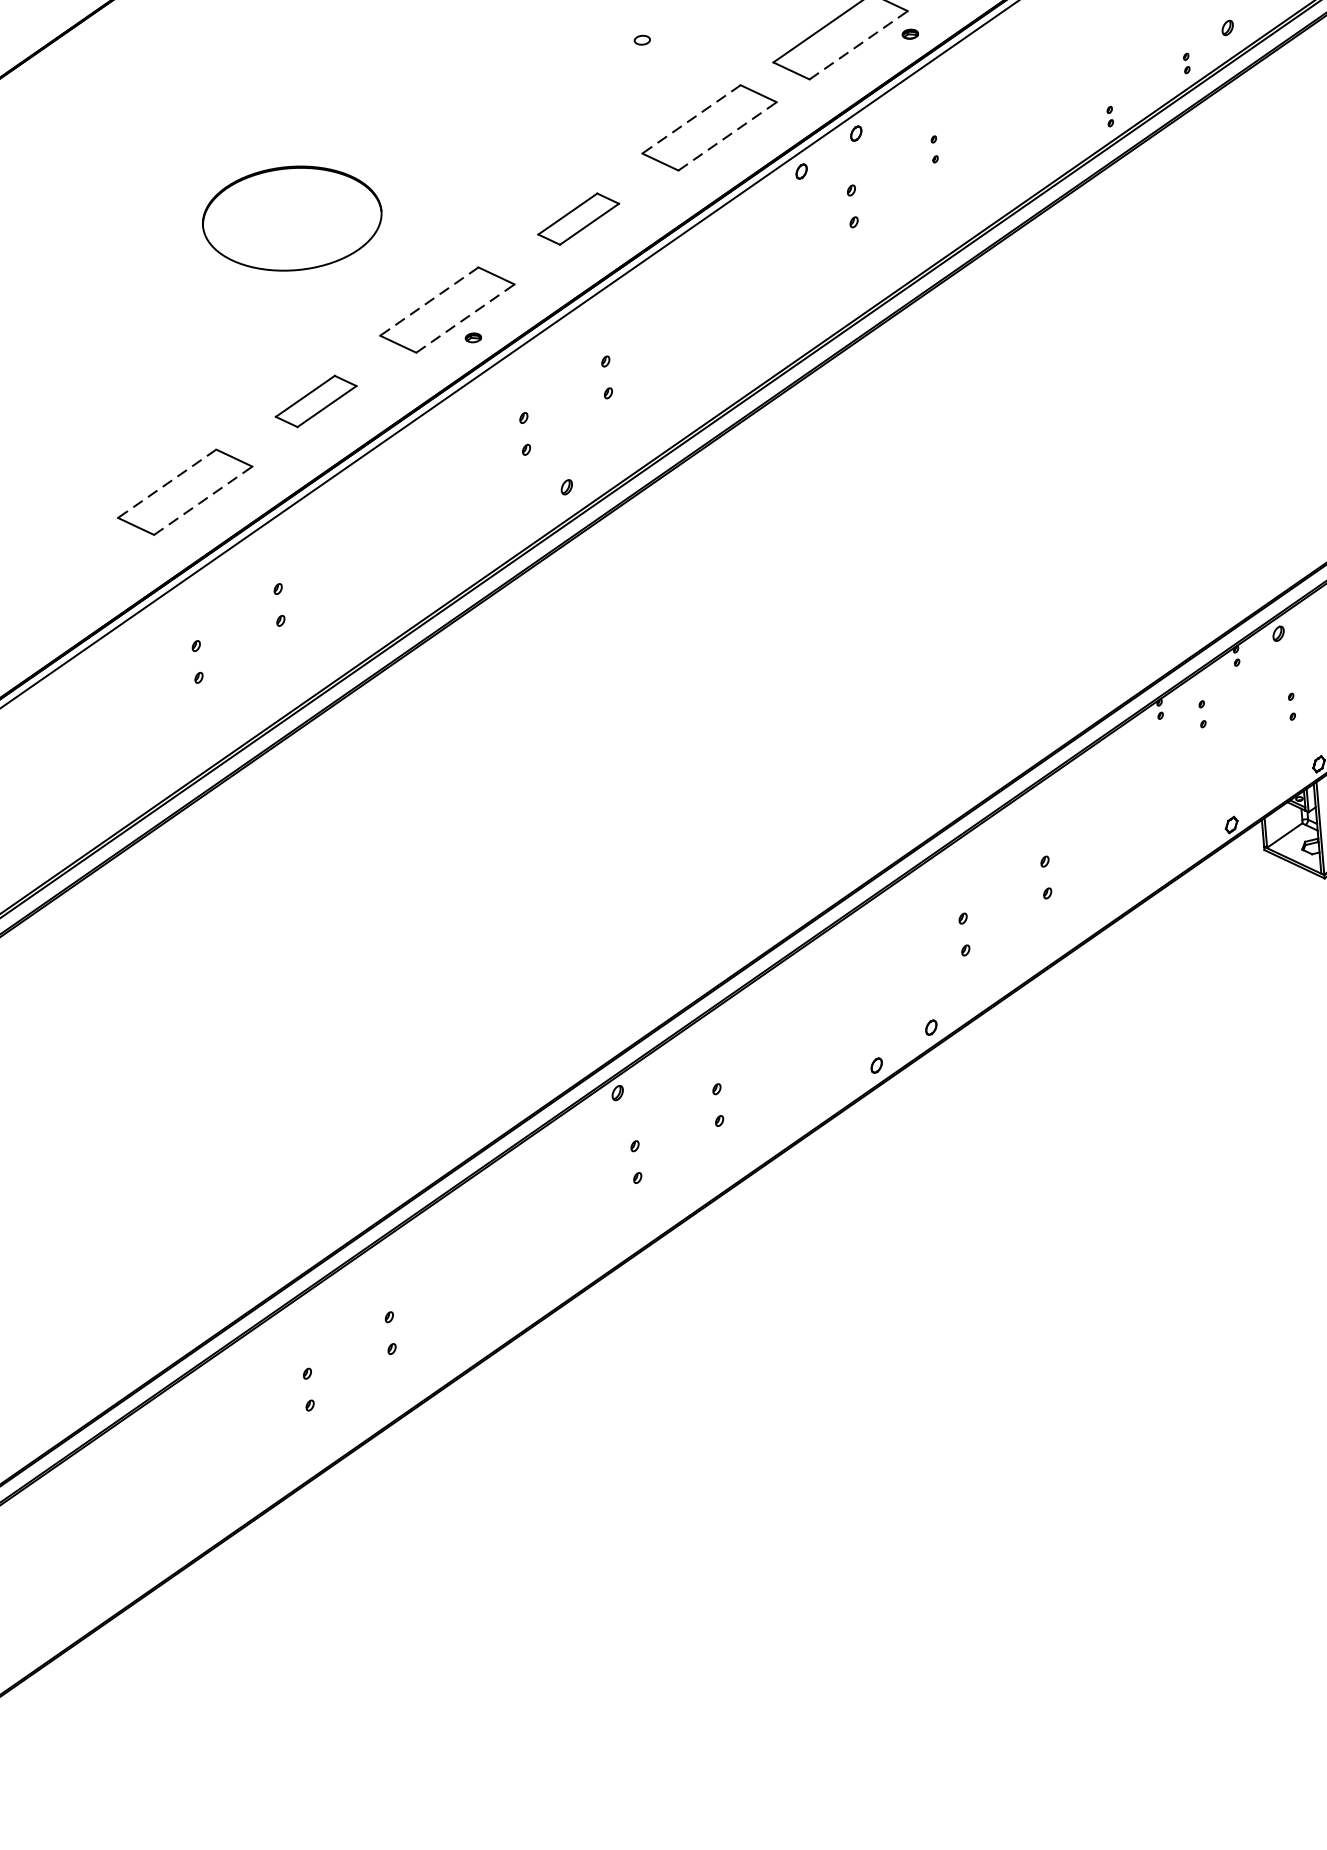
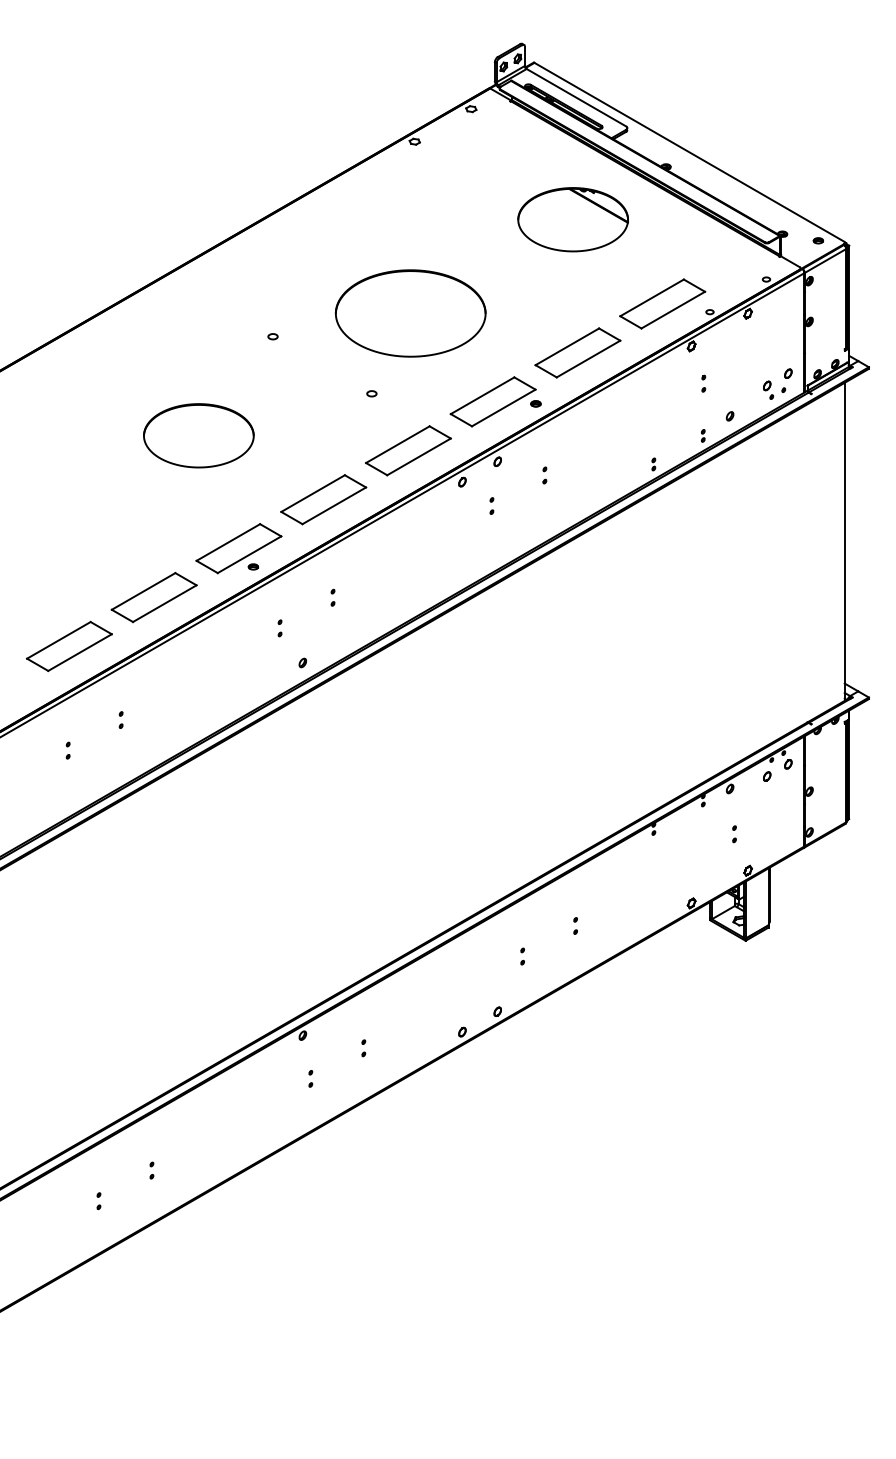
line: (858, 44) -> (503, 407), dashed -> solid
line: (690, 119) -> (397, 444), dashed -> solid
line: (728, 135) -> (419, 456), dashed -> solid
part: (852, 205) -> (491, 505), size x0.62
part: (291, 218) -> (198, 435), moved
part: (578, 218) -> (323, 499), size x1.67
line: (429, 301) -> (228, 542), dashed -> solid
line: (465, 318) -> (249, 554), dashed -> solid
part: (606, 376) -> (332, 597), size x0.62
part: (315, 401) -> (153, 597), size x1.67
part: (524, 434) -> (279, 628), size x0.62
line: (166, 484) -> (58, 640), dashed -> solid
line: (203, 500) -> (80, 652), dashed -> solid
part: (278, 604) -> (120, 719), size x0.62
part: (196, 661) -> (67, 750), size x0.62
part: (1202, 714) -> (679, 834), removed
part: (1045, 876) -> (575, 925), size x0.62
part: (963, 934) -> (522, 956), size x0.62
part: (718, 1105) -> (363, 1048), size x0.62
part: (636, 1161) -> (310, 1078), size x0.62
part: (390, 1332) -> (151, 1170), size x0.62
part: (308, 1390) -> (98, 1201), size x0.62

